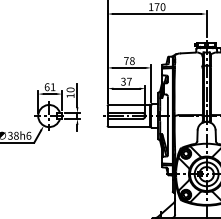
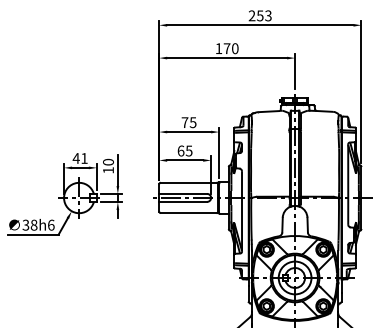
text: (131, 60) -> (192, 122), 78 -> 75
text: (126, 81) -> (184, 150), 37 -> 65
text: (46, 87) -> (75, 158), 61 -> 41

